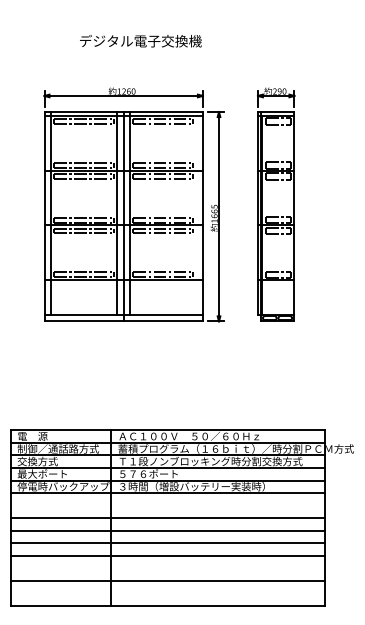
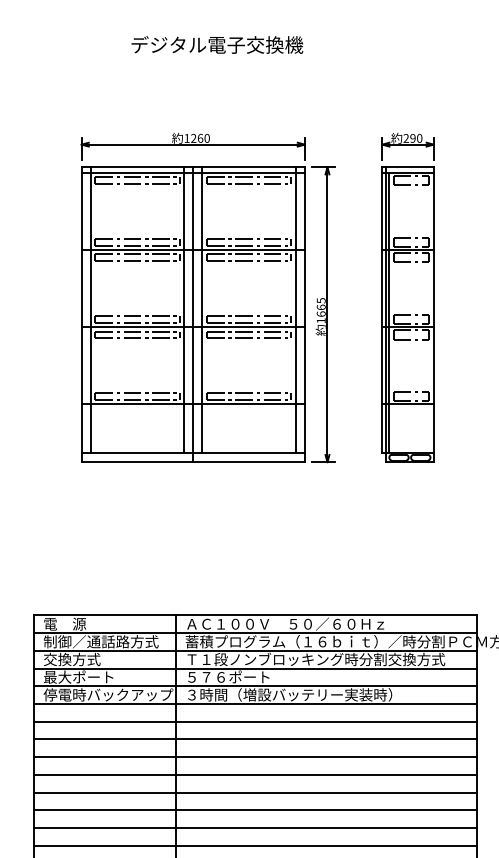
text: (140, 41) -> (216, 45), moved
line: (196, 213) -> (295, 310), added
line: (167, 505) -> (254, 721), added
line: (167, 568) -> (254, 810), added
line: (167, 593) -> (254, 845), added

